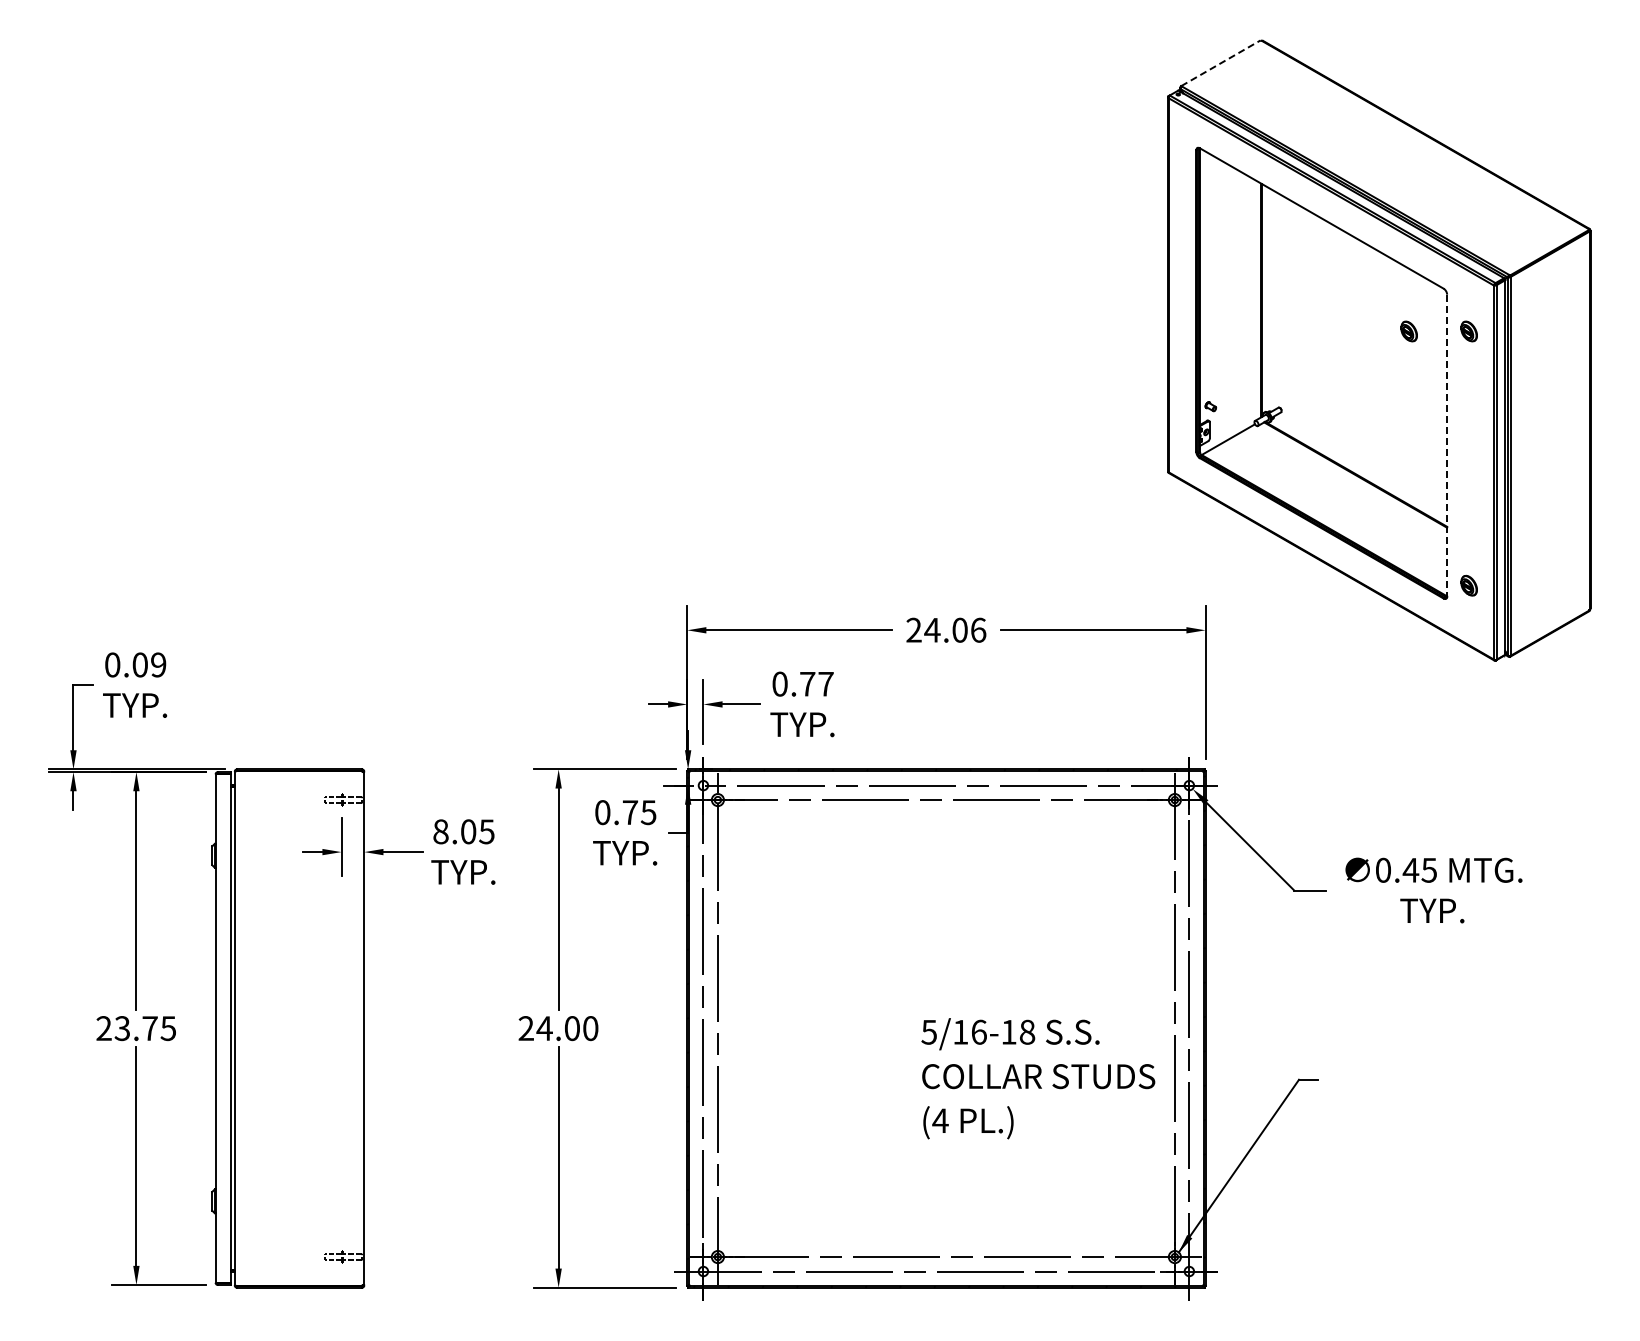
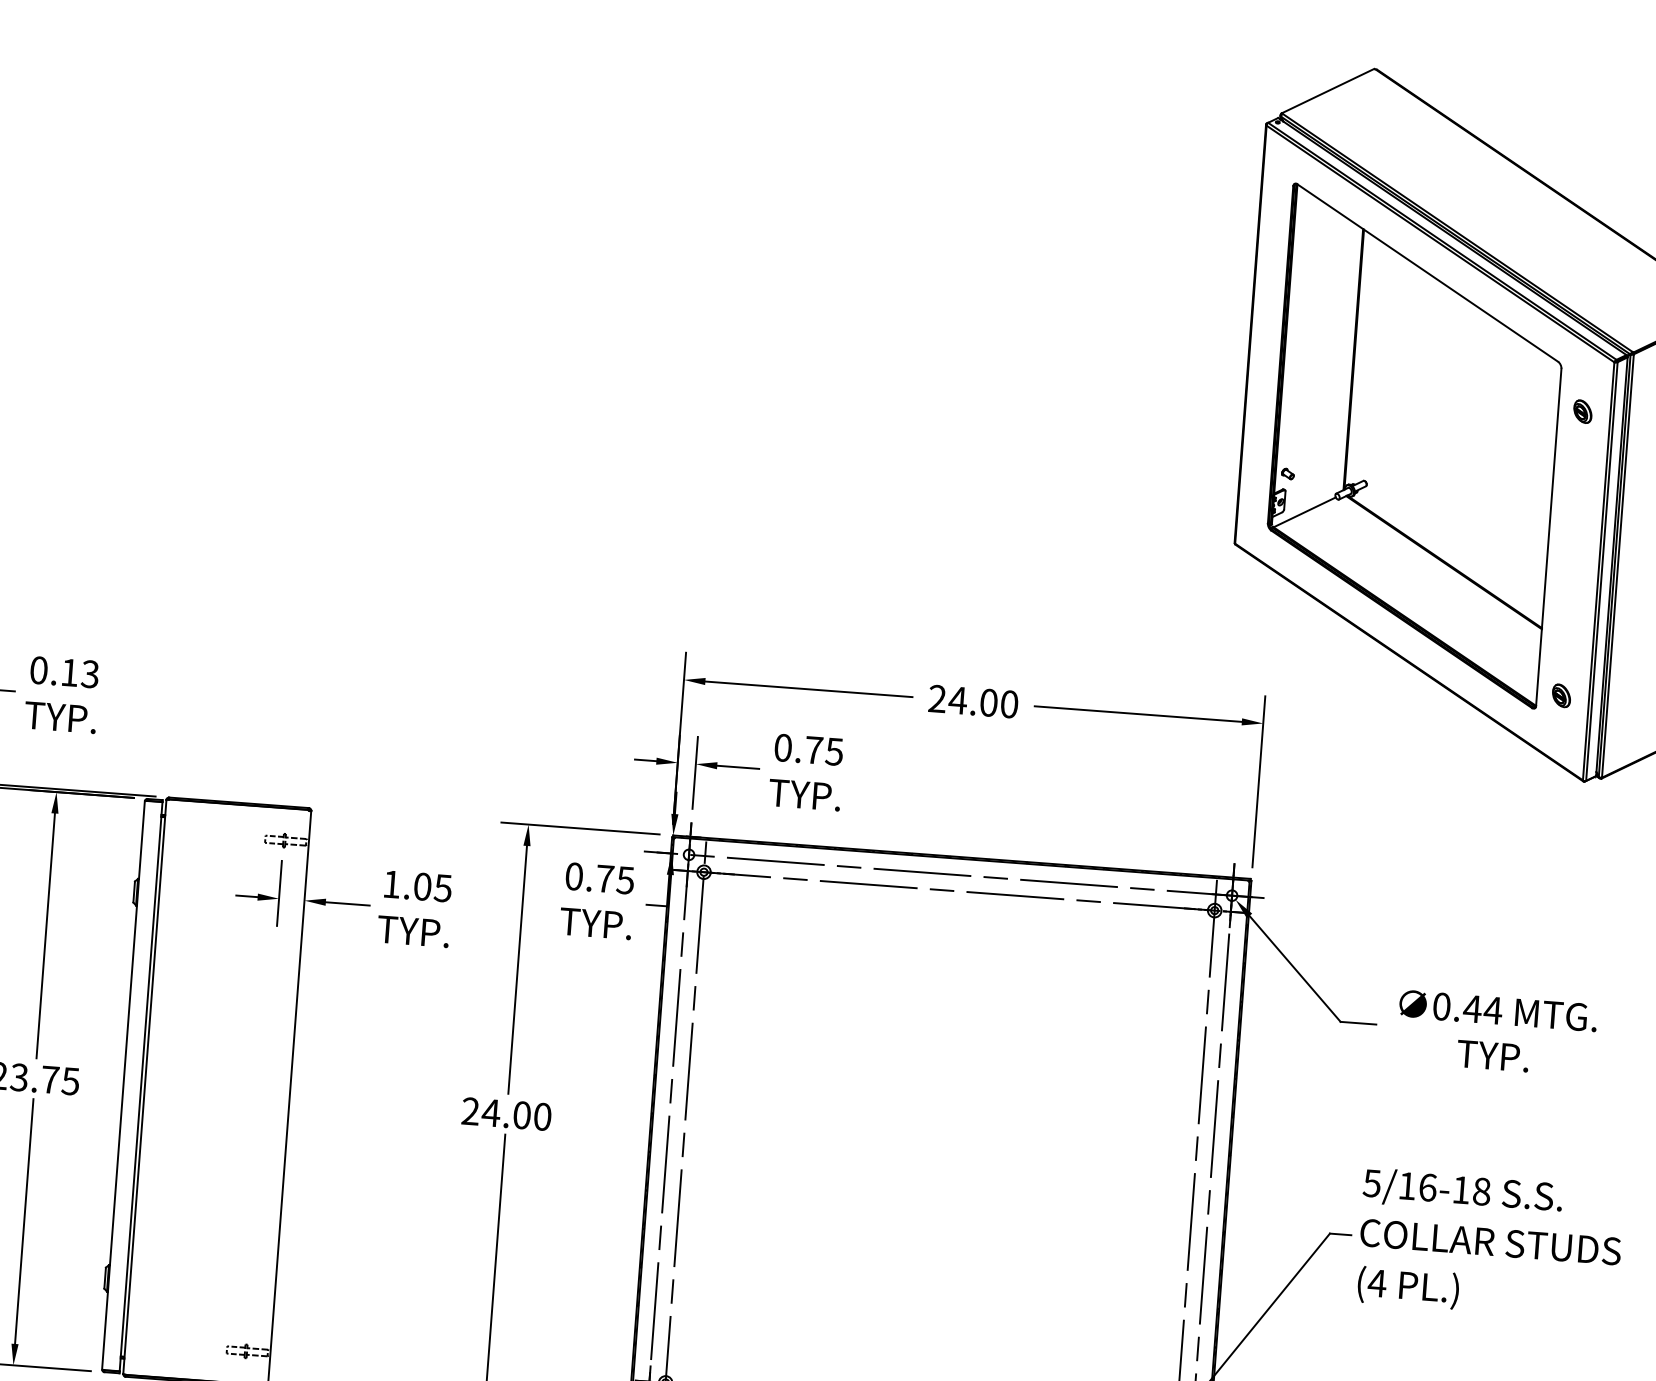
line: (1220, 63) -> (1327, 91), dashed -> solid
part: (1408, 331) -> (1515, 406), removed
line: (1447, 445) -> (1549, 537), dashed -> solid
text: (978, 629) -> (1009, 703), 24.06 -> 24.00
text: (149, 664) -> (80, 672), 0.09 -> 0.13
text: (825, 684) -> (833, 752), 0.77 -> 0.75
text: (440, 831) -> (391, 884), 8.05 -> 1.05
text: (1429, 870) -> (1493, 1010), 0.45 -> 0.44
text: (1038, 1078) -> (1490, 1244), moved

